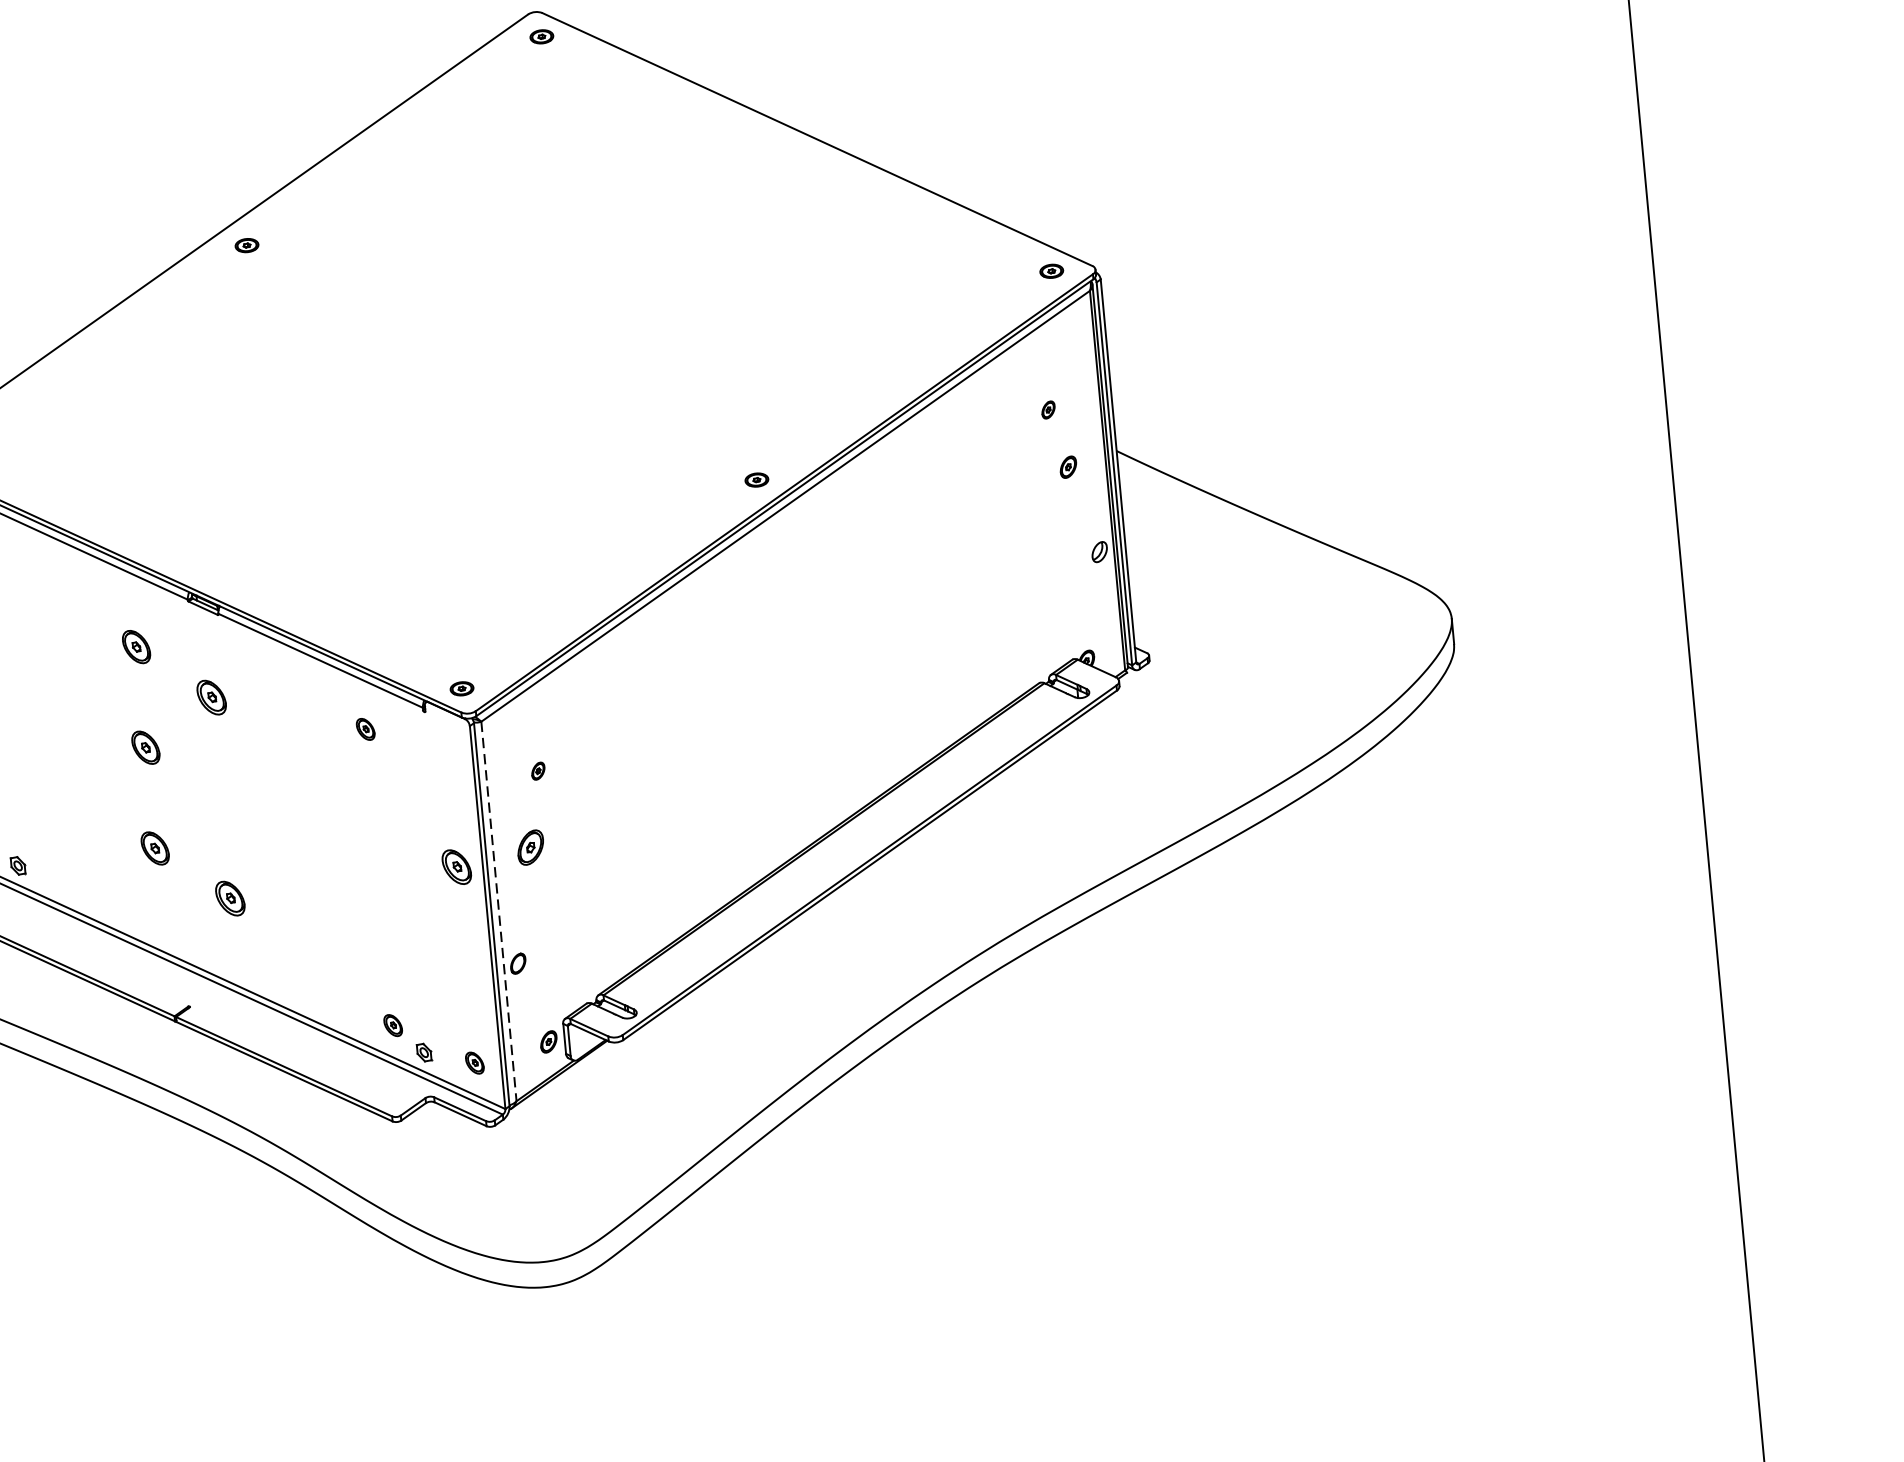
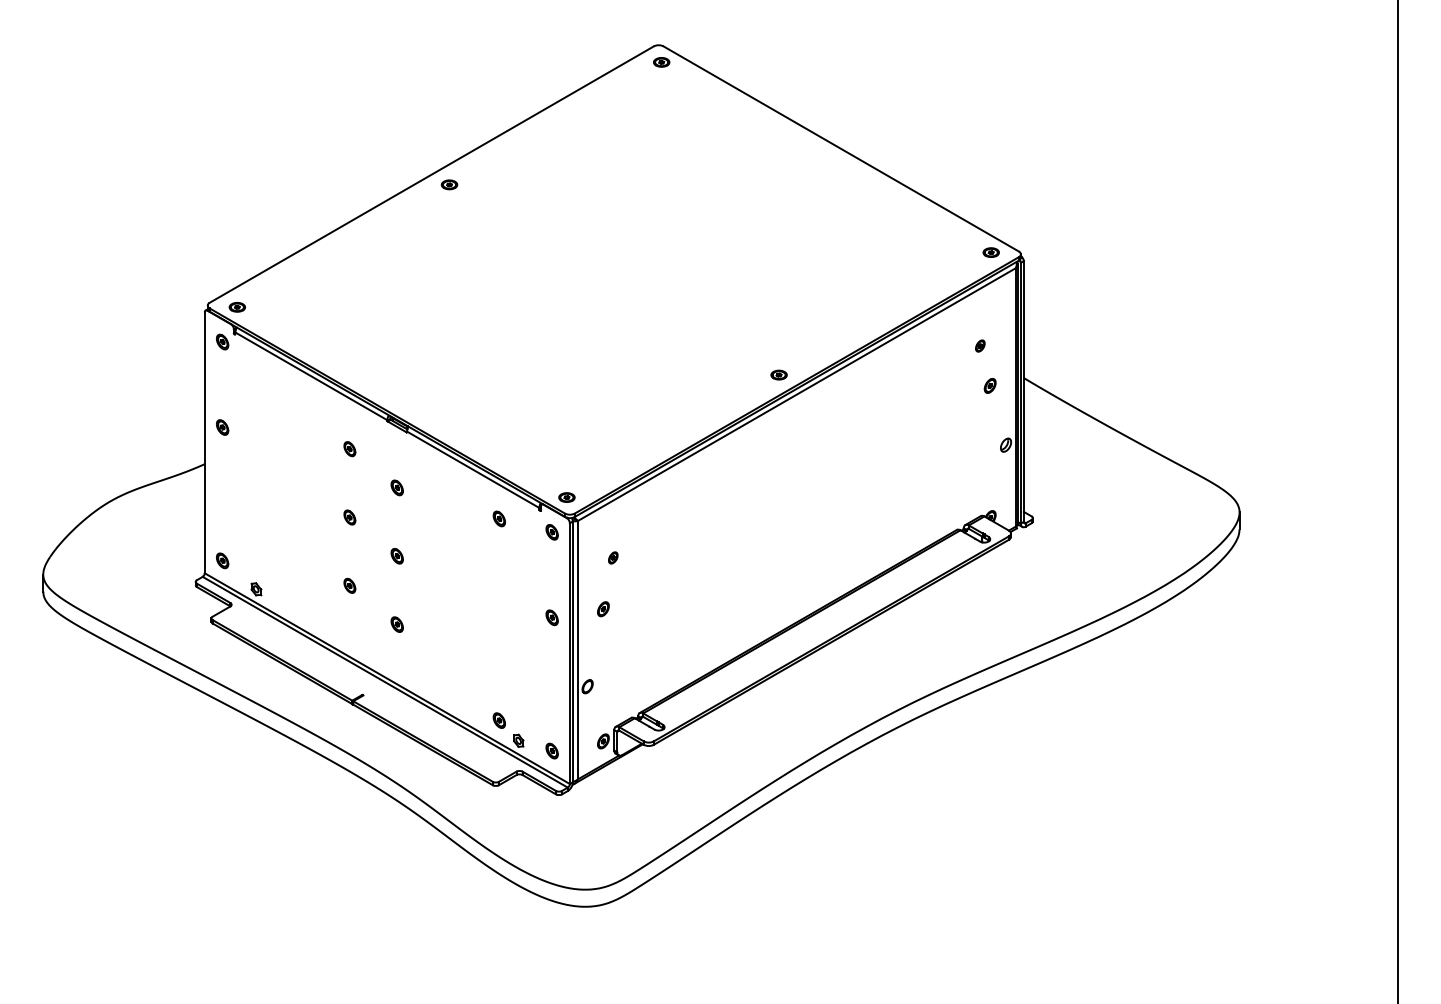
part: (136, 647) -> (349, 449), size x0.62
part: (210, 697) -> (396, 487), size x0.62
part: (444, 742) -> (551, 532), added
part: (145, 747) -> (349, 517), size x0.62
part: (219, 798) -> (396, 556), added
part: (154, 847) -> (349, 585), size x0.62
part: (530, 848) -> (603, 609), size x0.62
part: (455, 867) -> (551, 617), size x0.62
part: (229, 898) -> (396, 624), size x0.62
line: (498, 911) -> (577, 650), dashed -> solid

